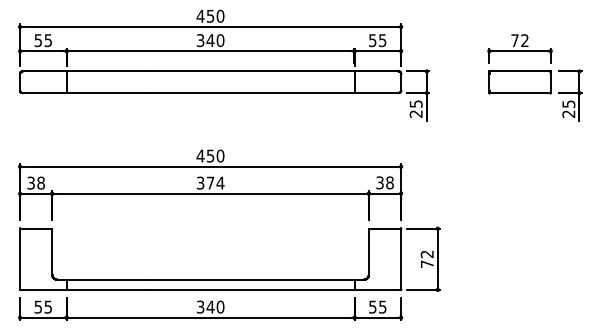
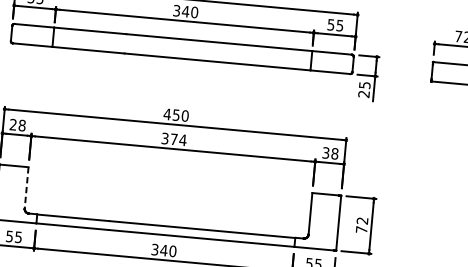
text: (30, 183) -> (12, 125), 38 -> 28
line: (52, 252) -> (26, 188), solid -> dashed

